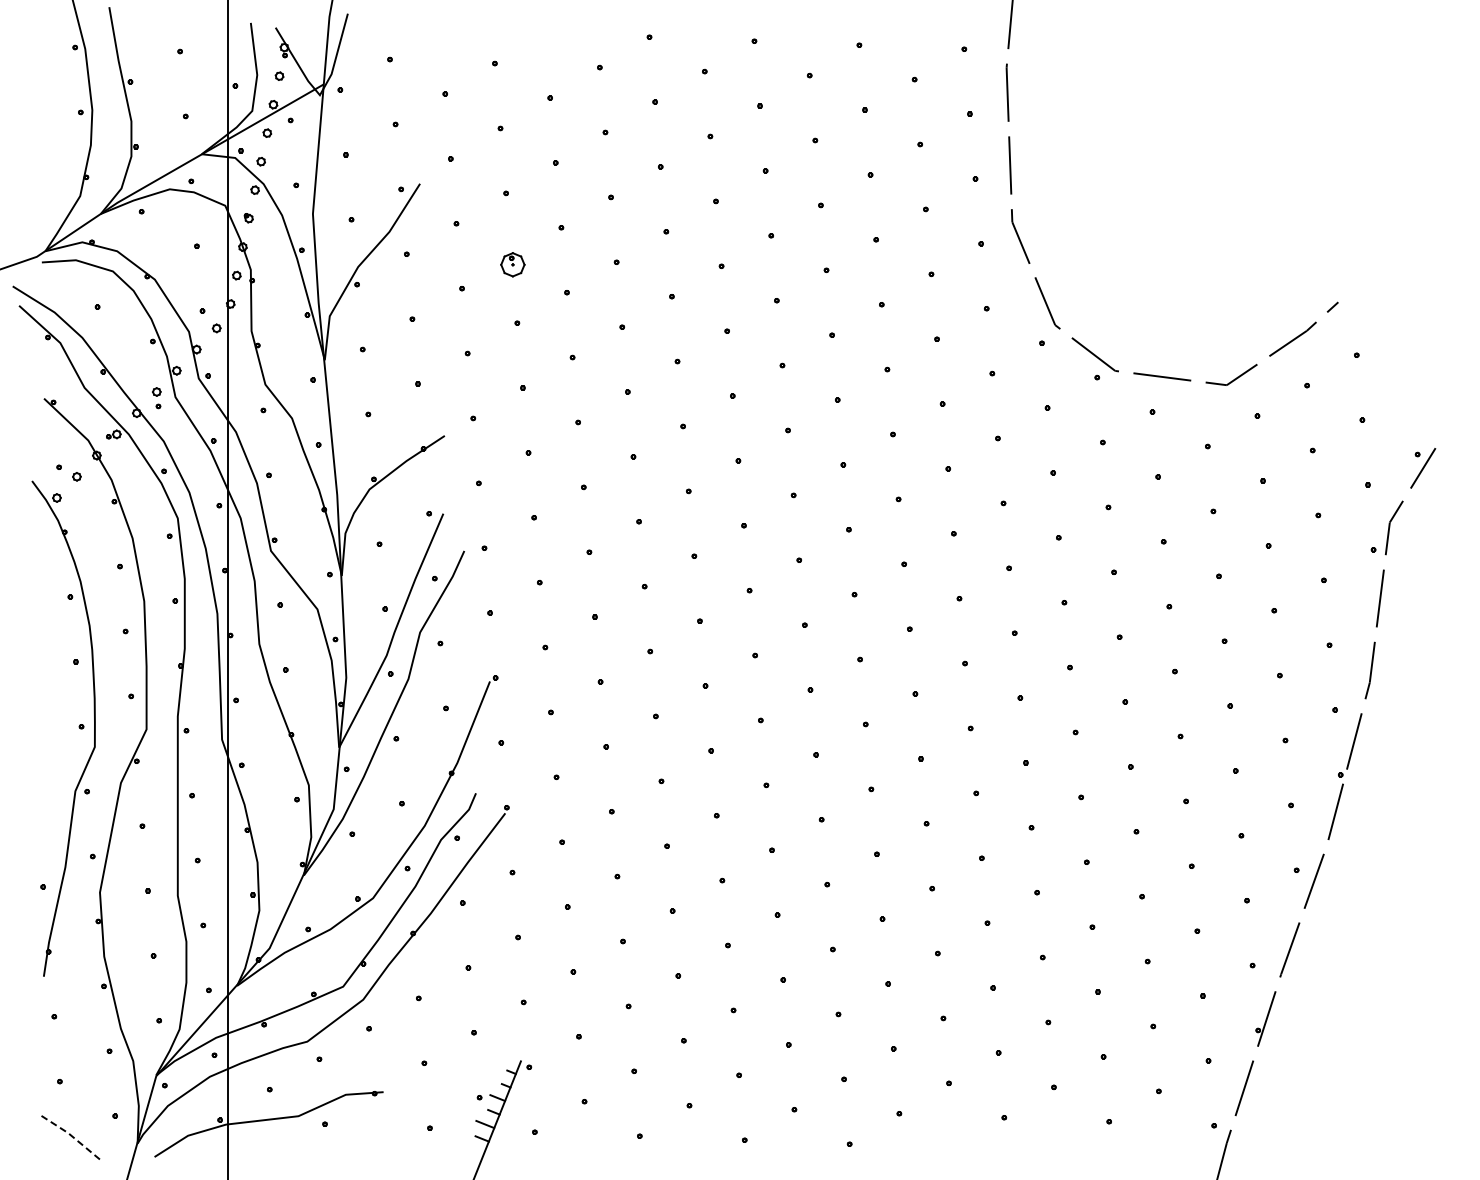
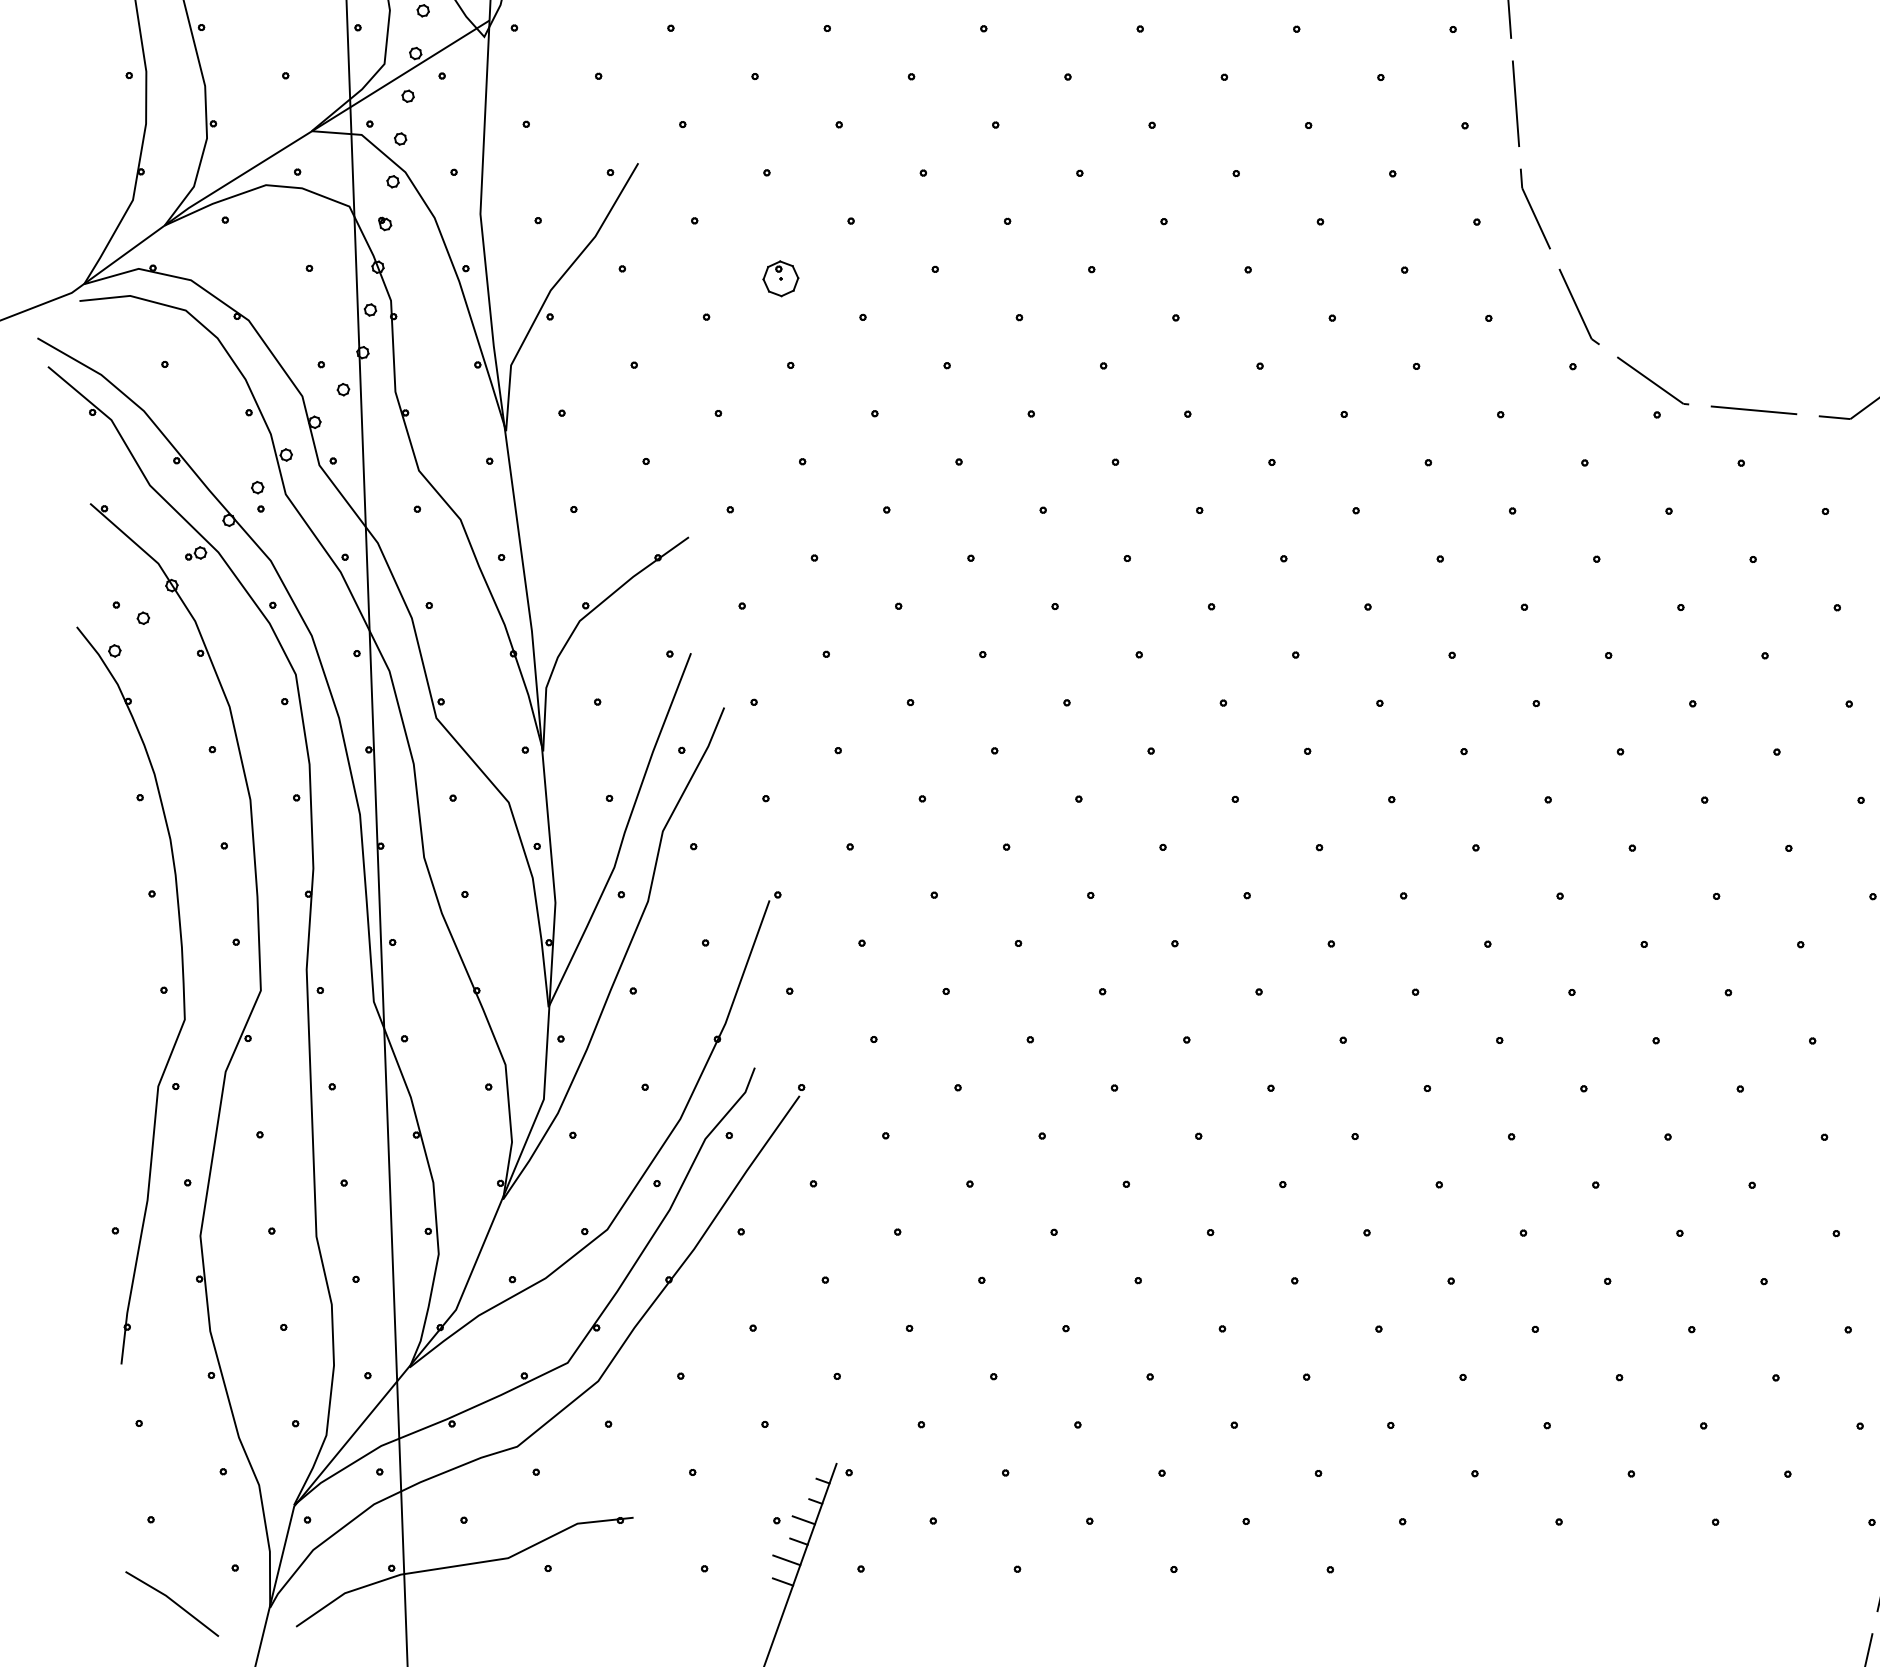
line: (72, 1136) -> (172, 1600), dashed -> solid

